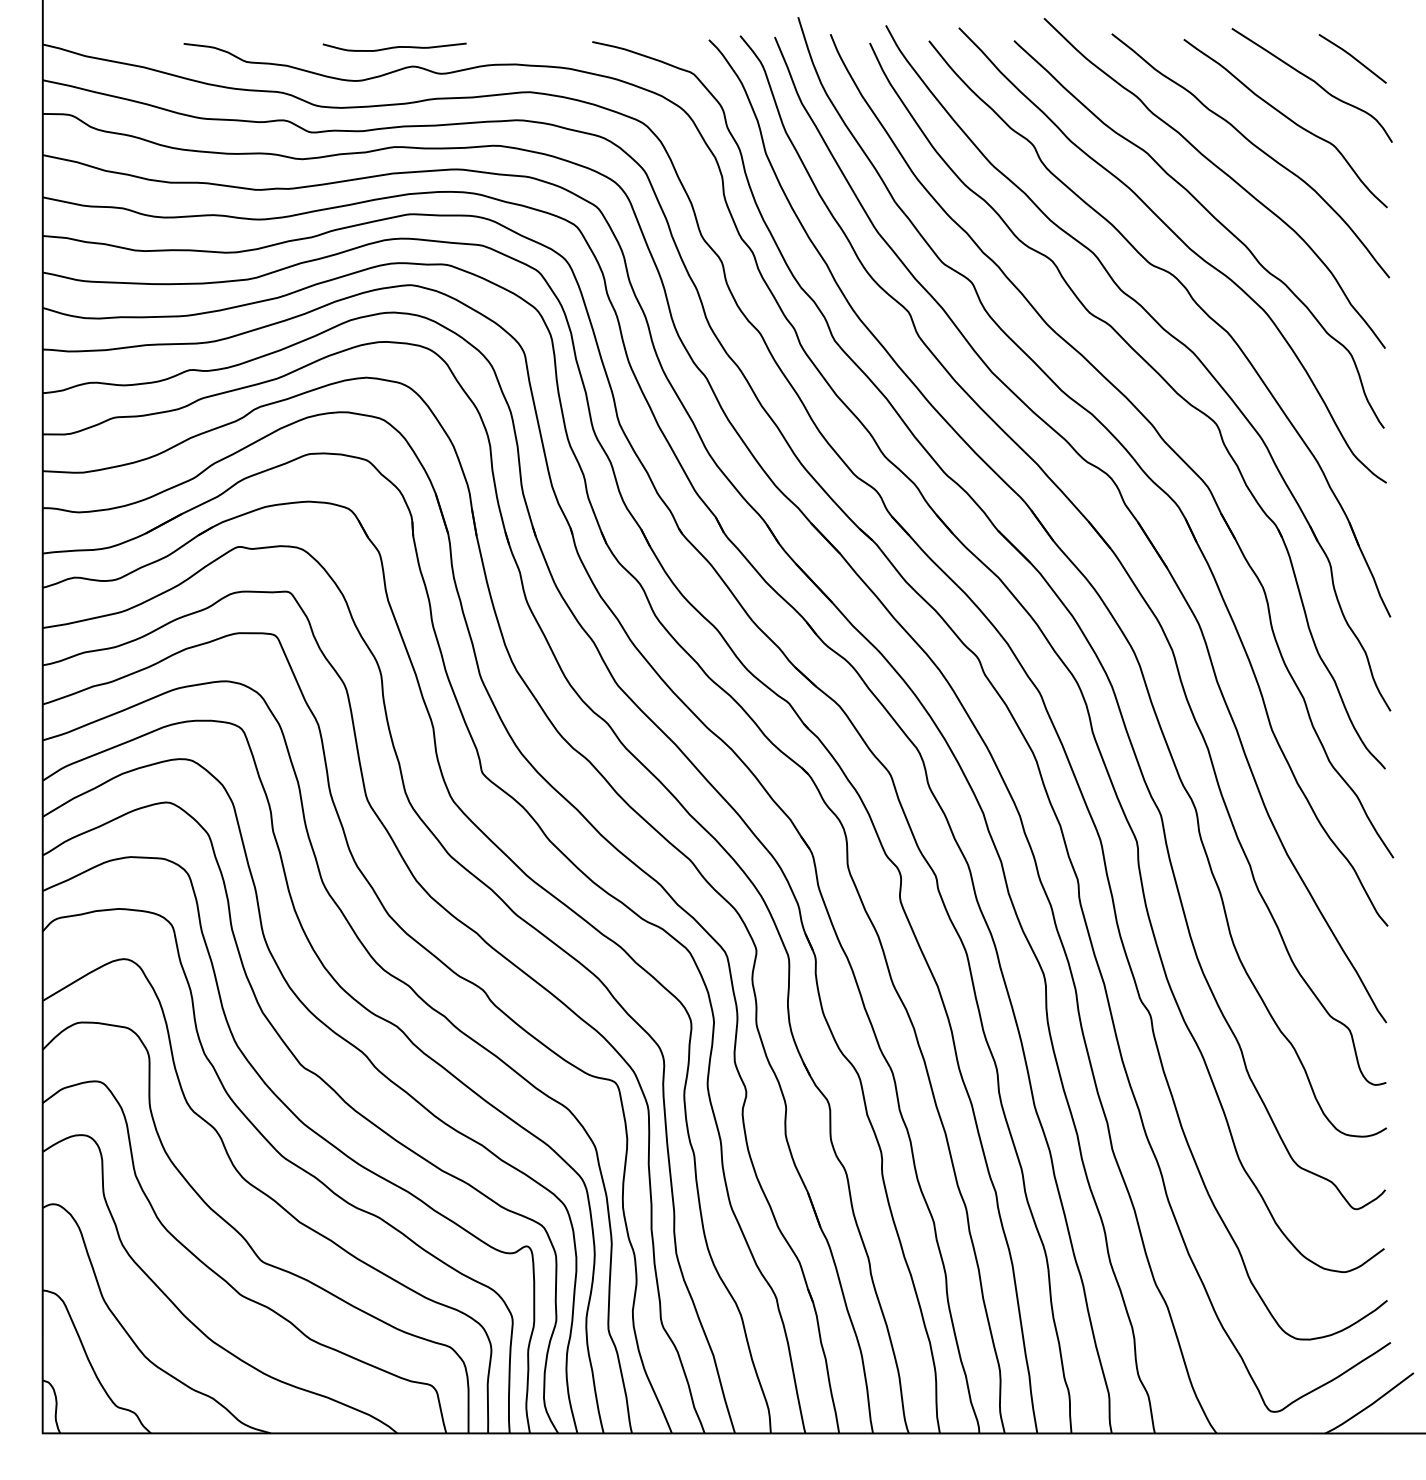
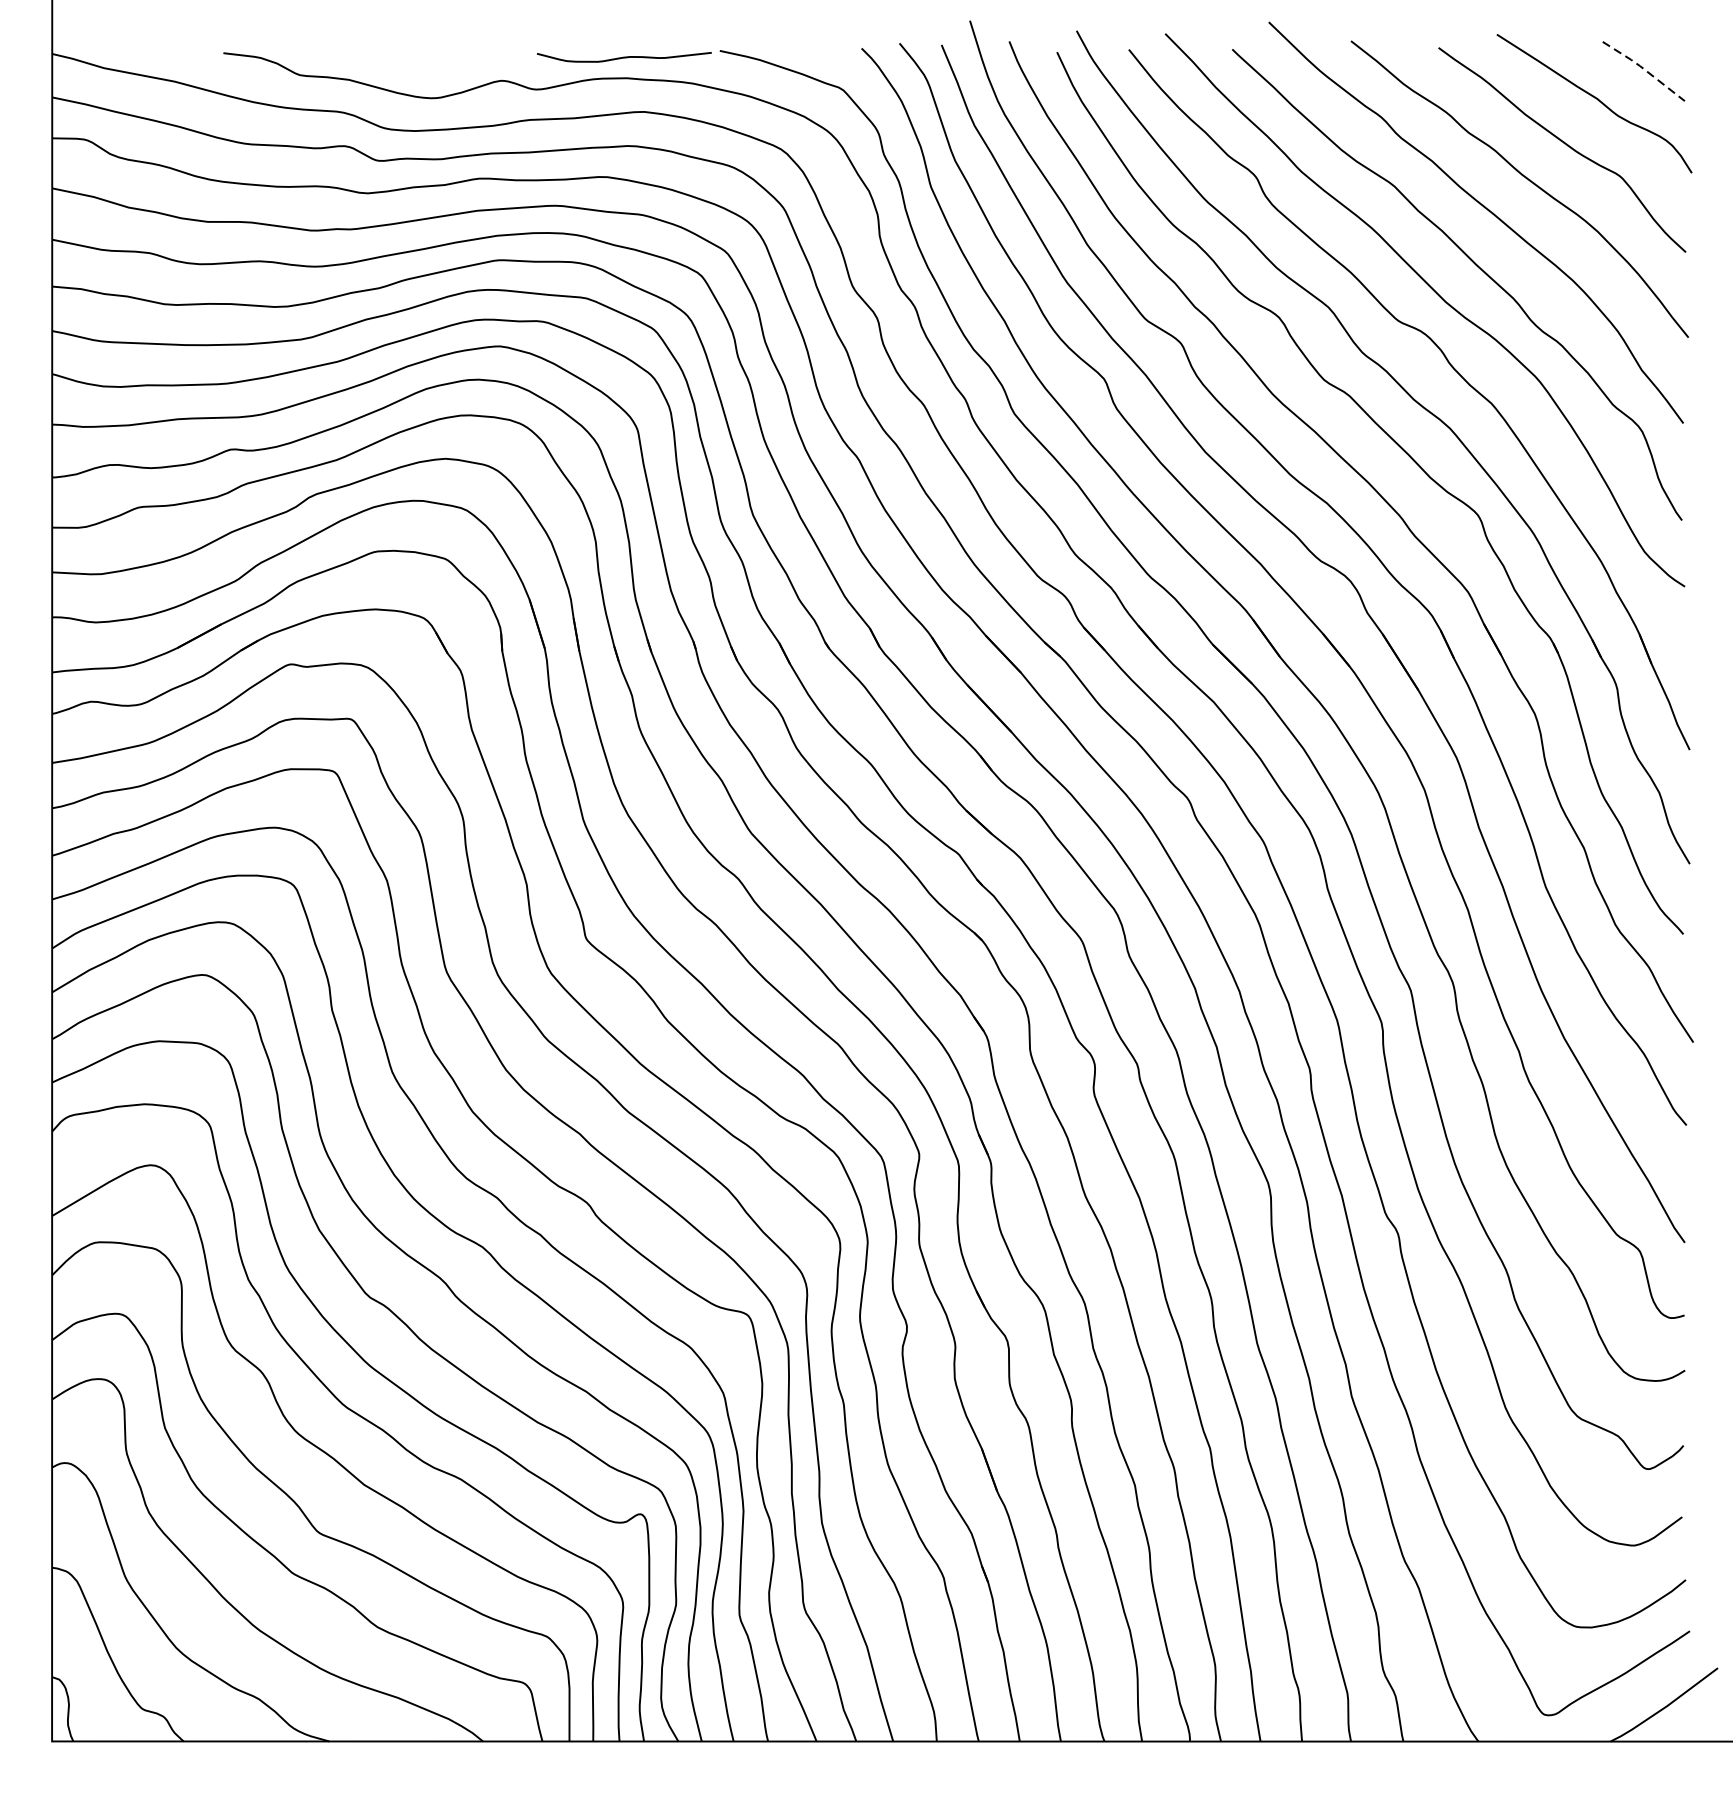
curve: (394, 46) -> (624, 56), moved
line: (1352, 57) -> (1643, 69), solid -> dashed

